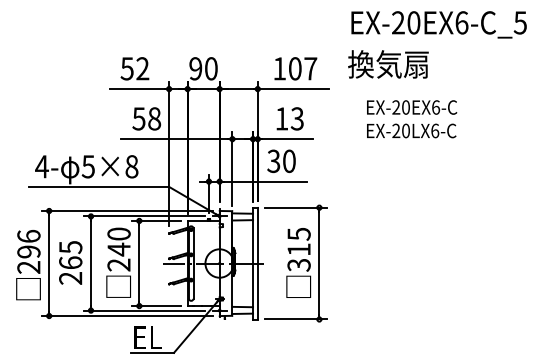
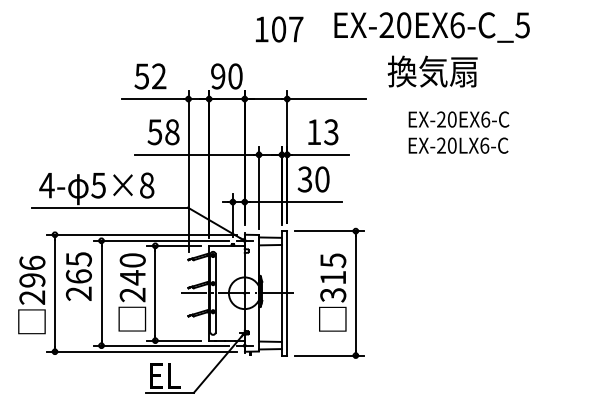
text: (438, 24) -> (431, 27), moved
text: (295, 68) -> (279, 29), moved
text: (70, 262) -> (78, 276), moved

